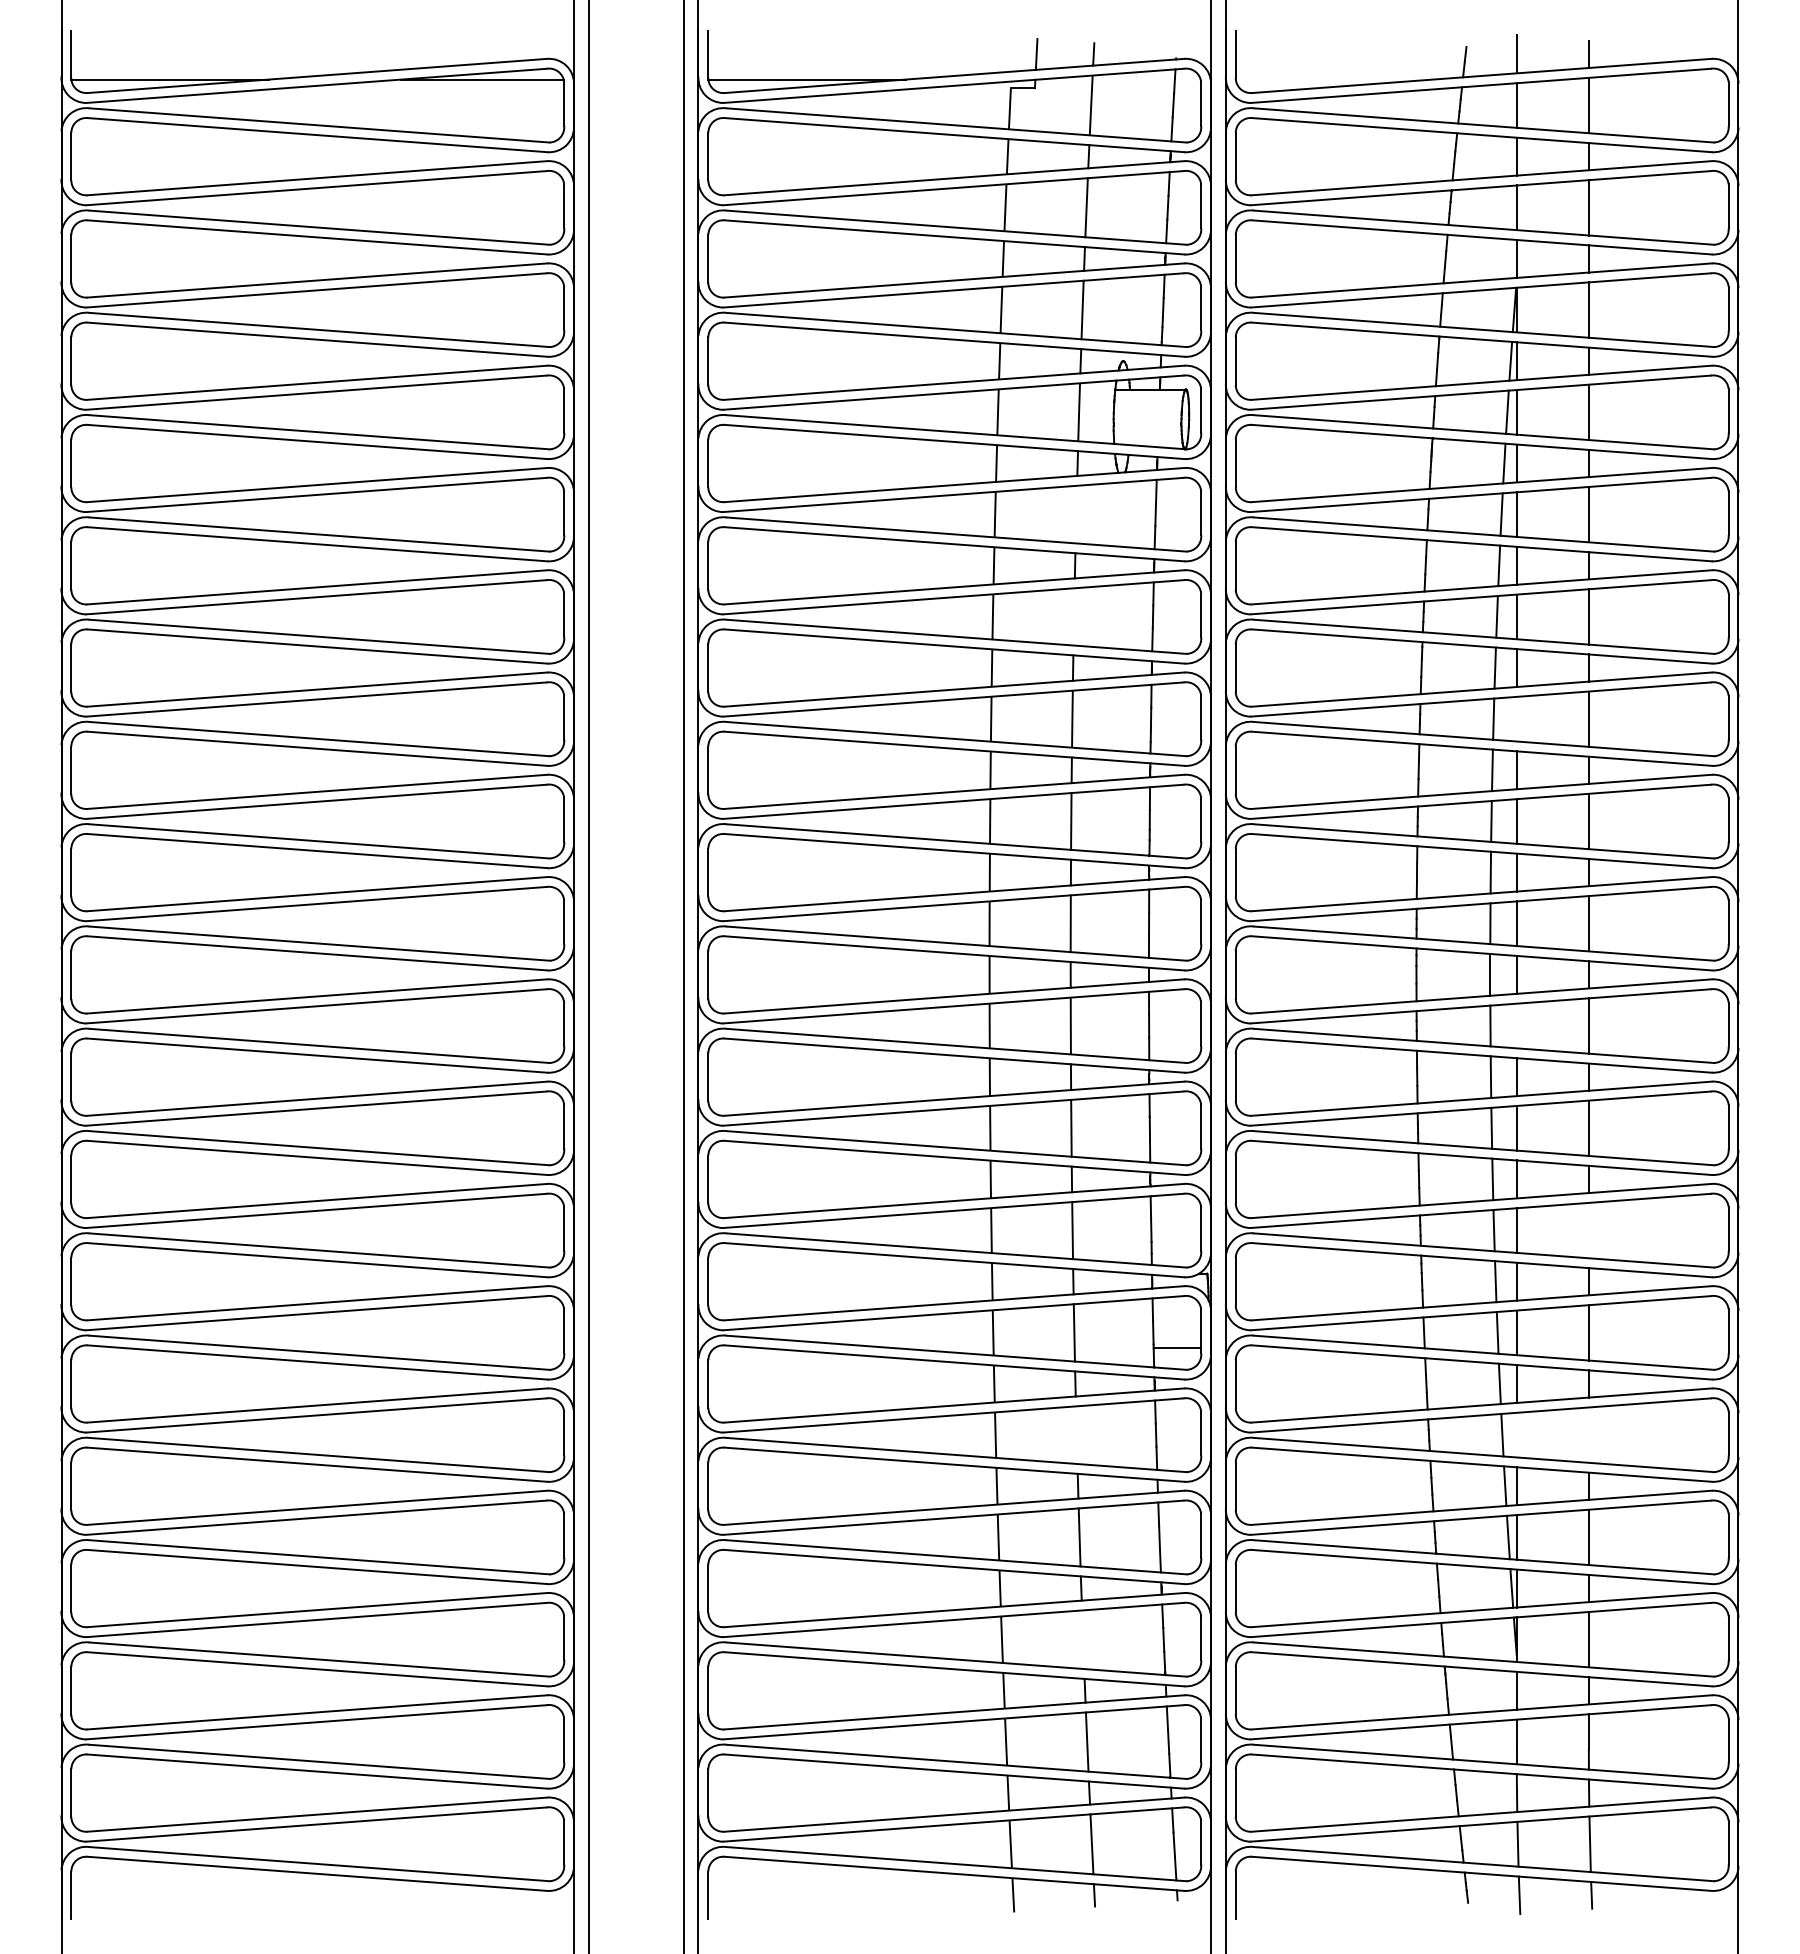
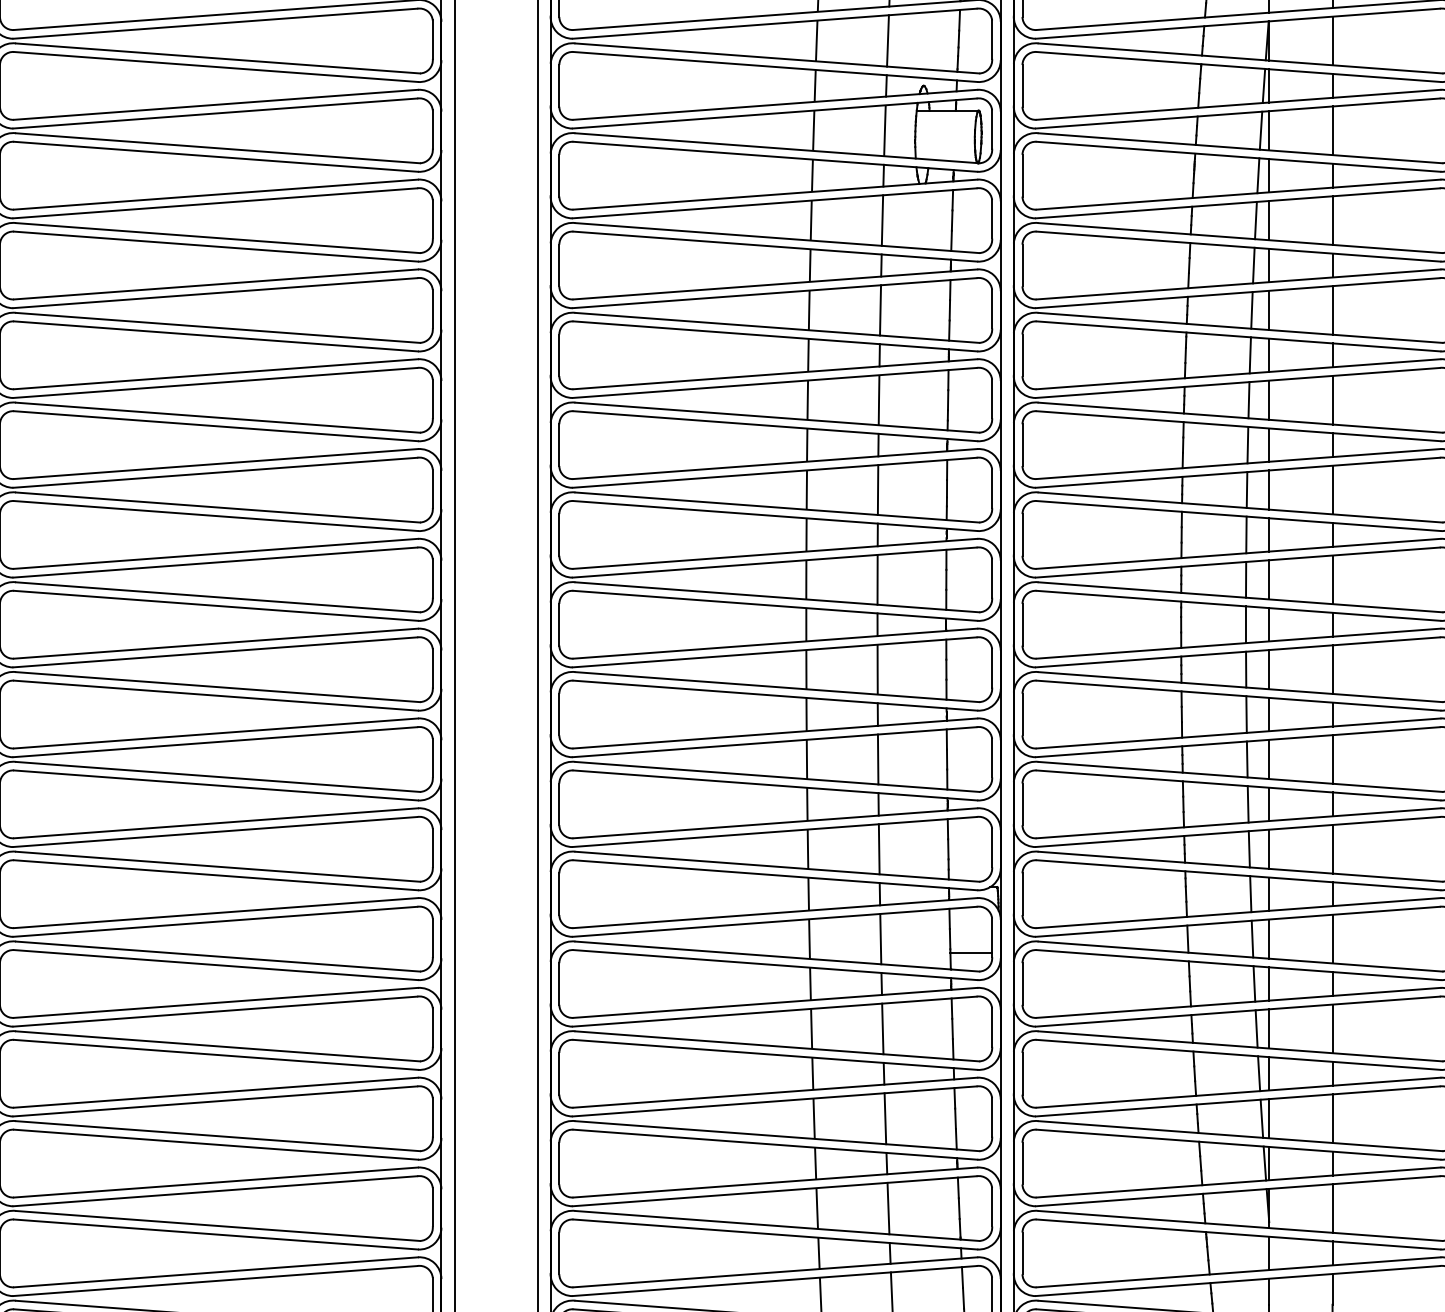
line: (1076, 514) -> (882, 220), added
line: (1073, 616) -> (880, 310), added
line: (1516, 718) -> (1269, 399), added
line: (1516, 1025) -> (1269, 669), added
line: (1588, 1230) -> (1332, 849), added
line: (1516, 1434) -> (1269, 1028), added
line: (1588, 1434) -> (1332, 1028), added
line: (1076, 1435) -> (882, 1029), added
line: (1083, 1639) -> (888, 1208), added

